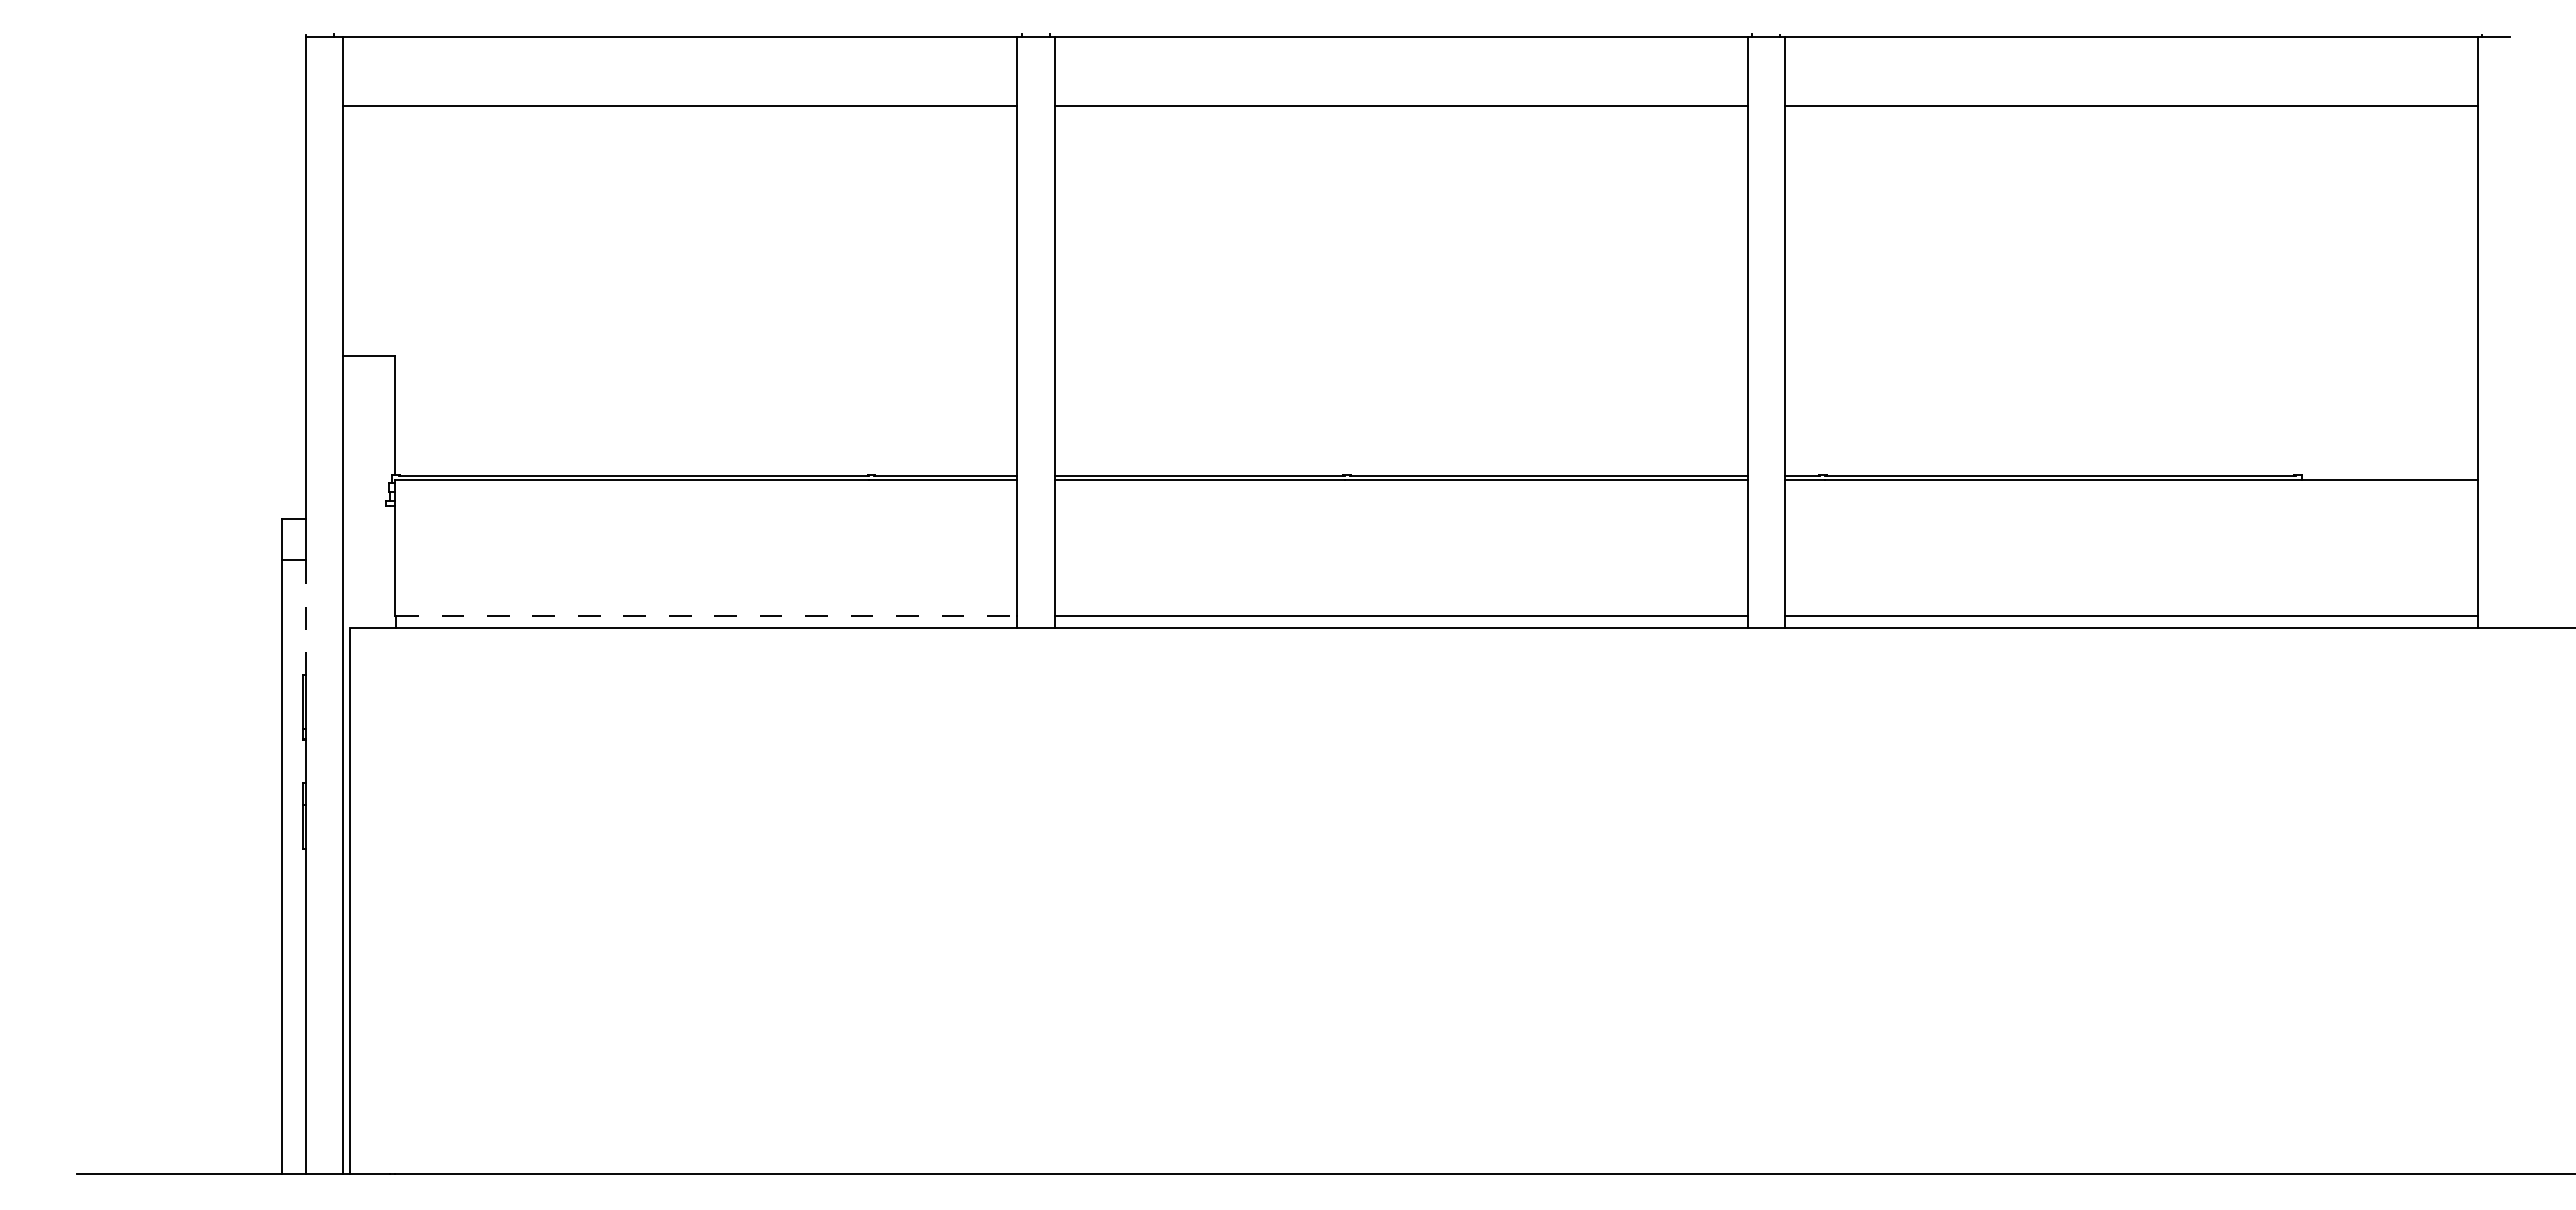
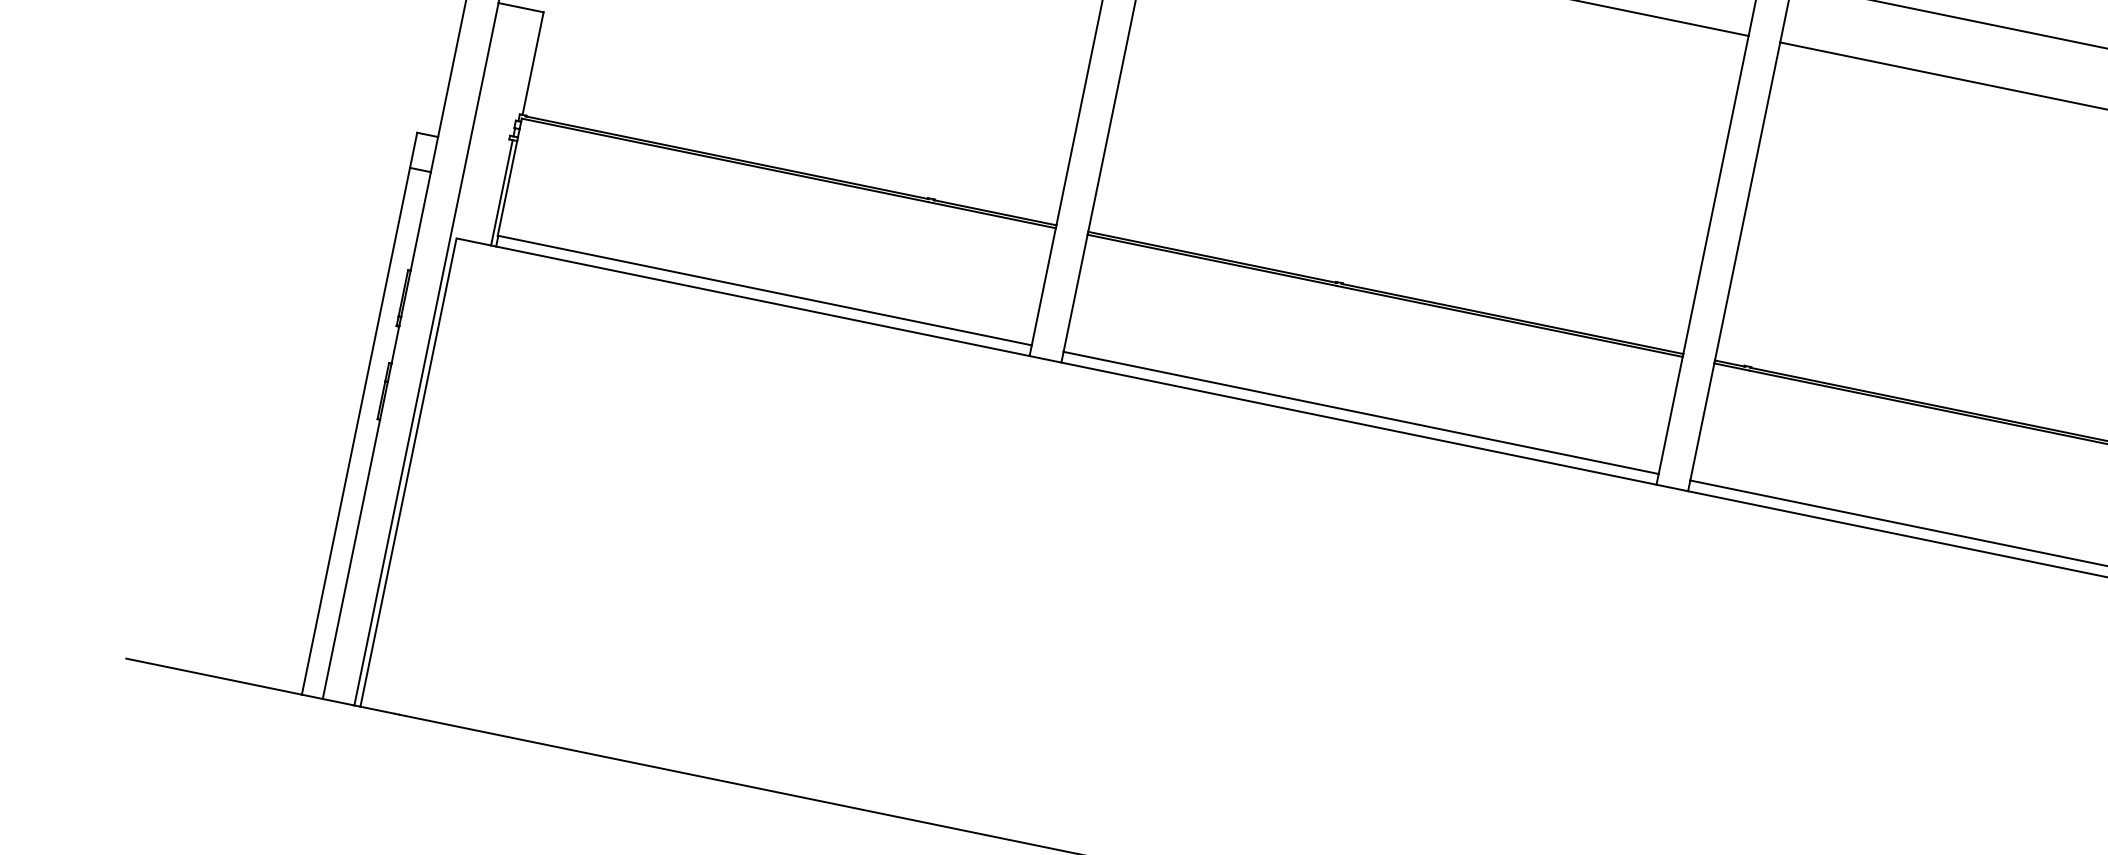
line: (390, 566) -> (502, 192), added
line: (706, 615) -> (764, 290), dashed -> solid
line: (306, 617) -> (421, 221), dashed -> solid

